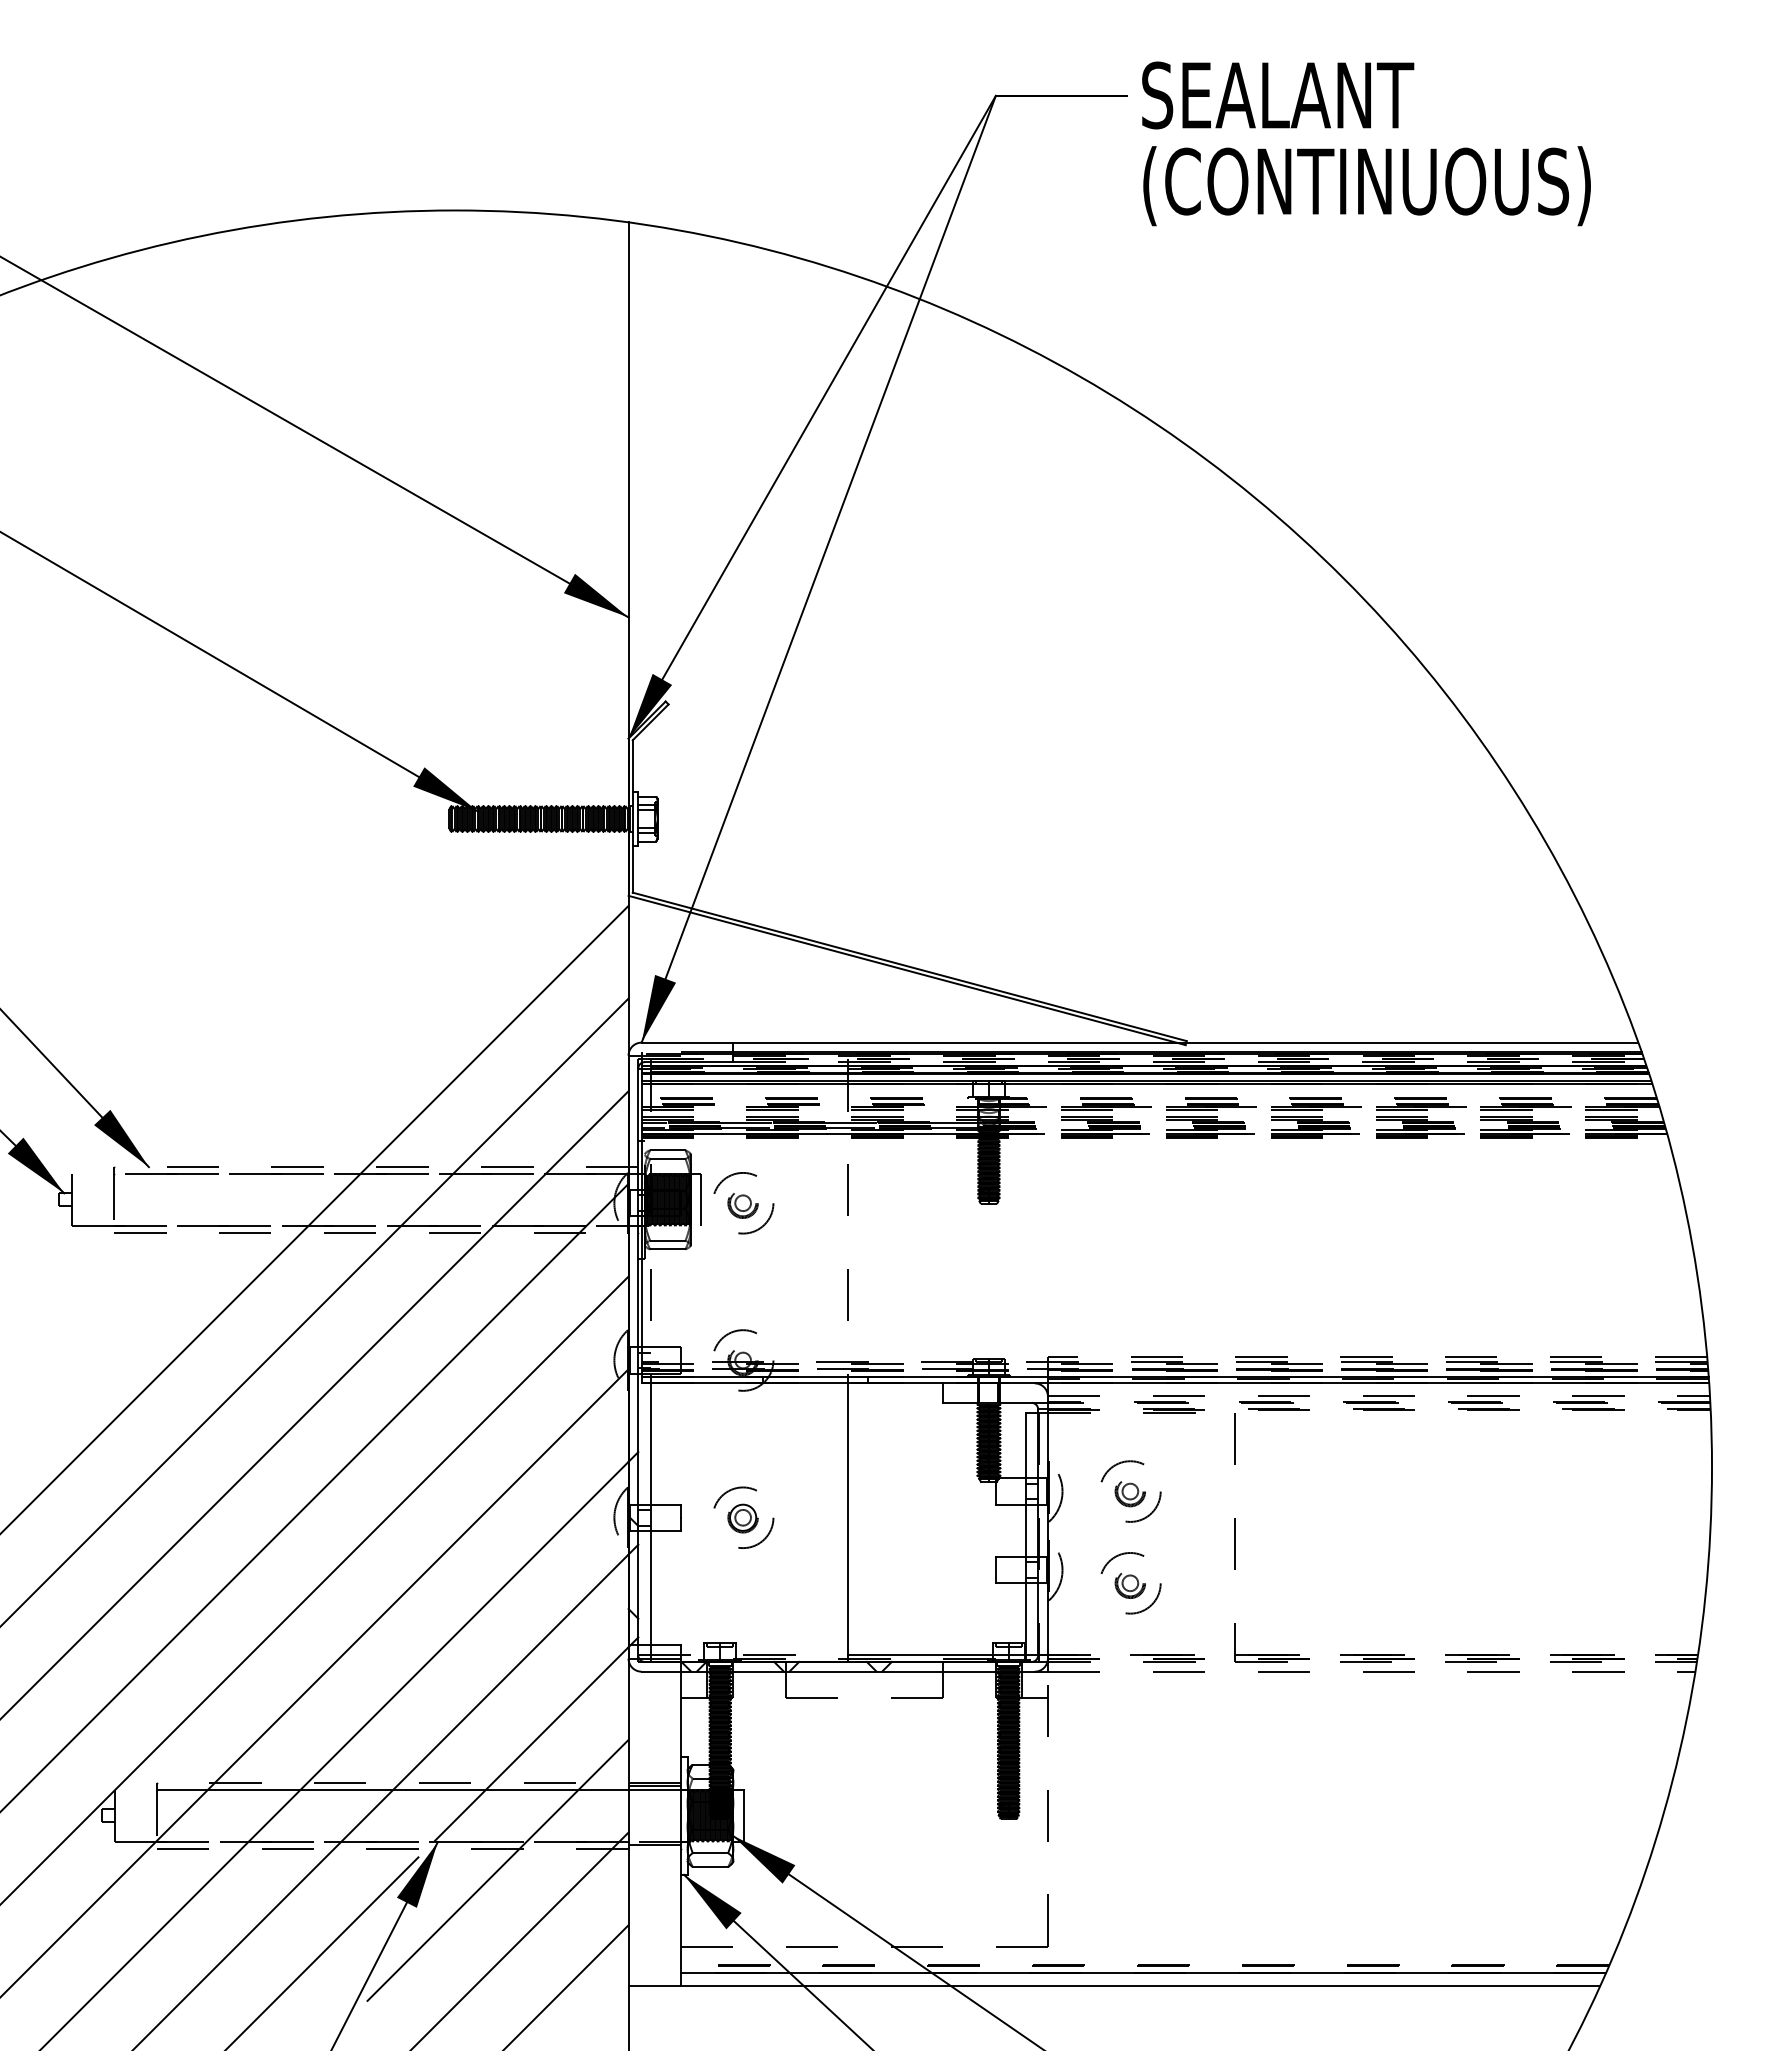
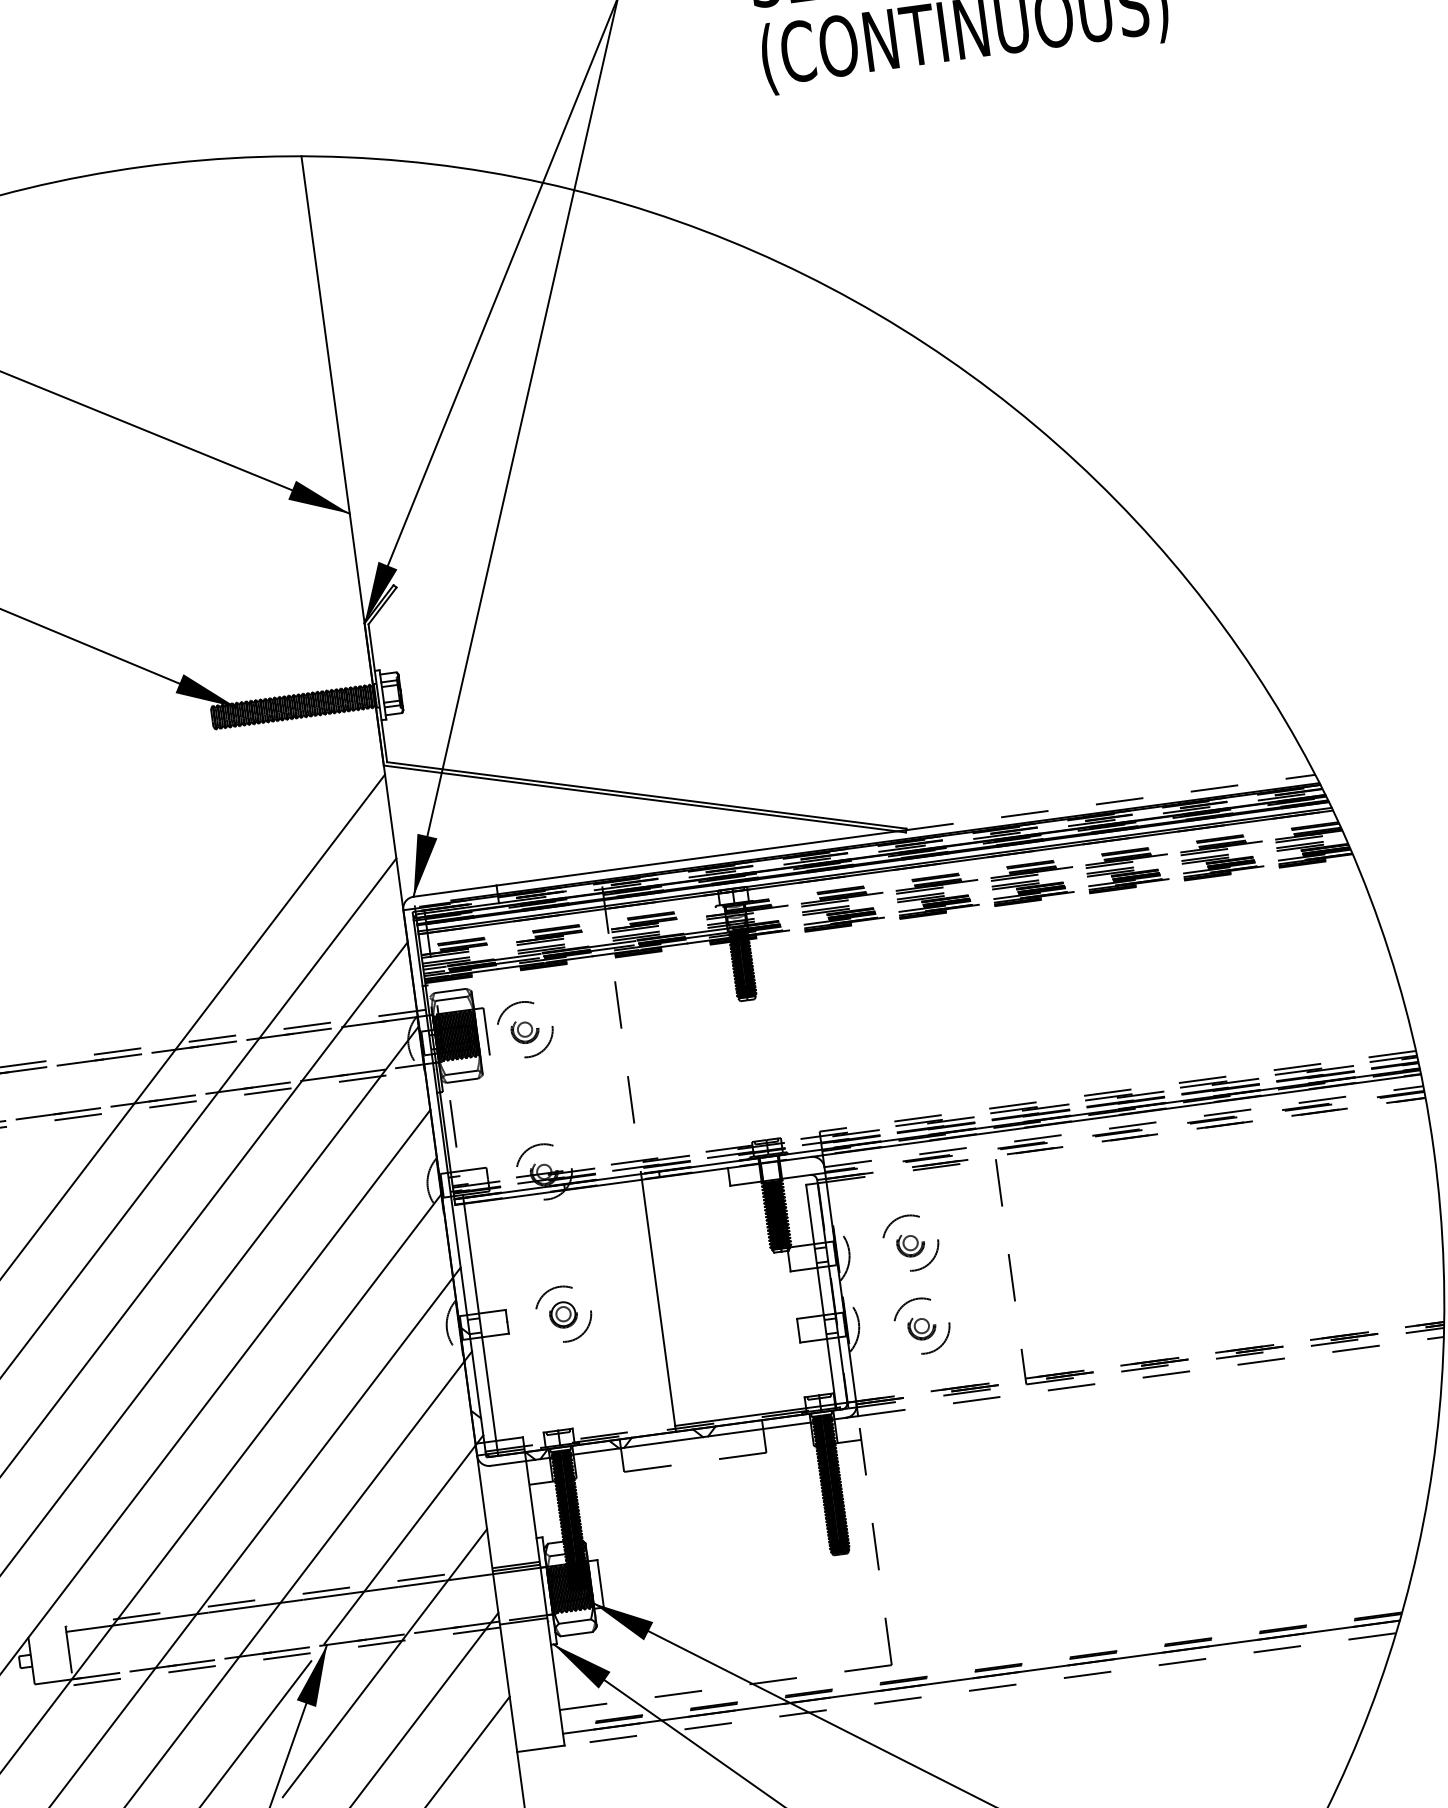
line: (1412, 1042) -> (1110, 802), solid -> dashed
line: (1139, 1986) -> (979, 1689), solid -> dashed

